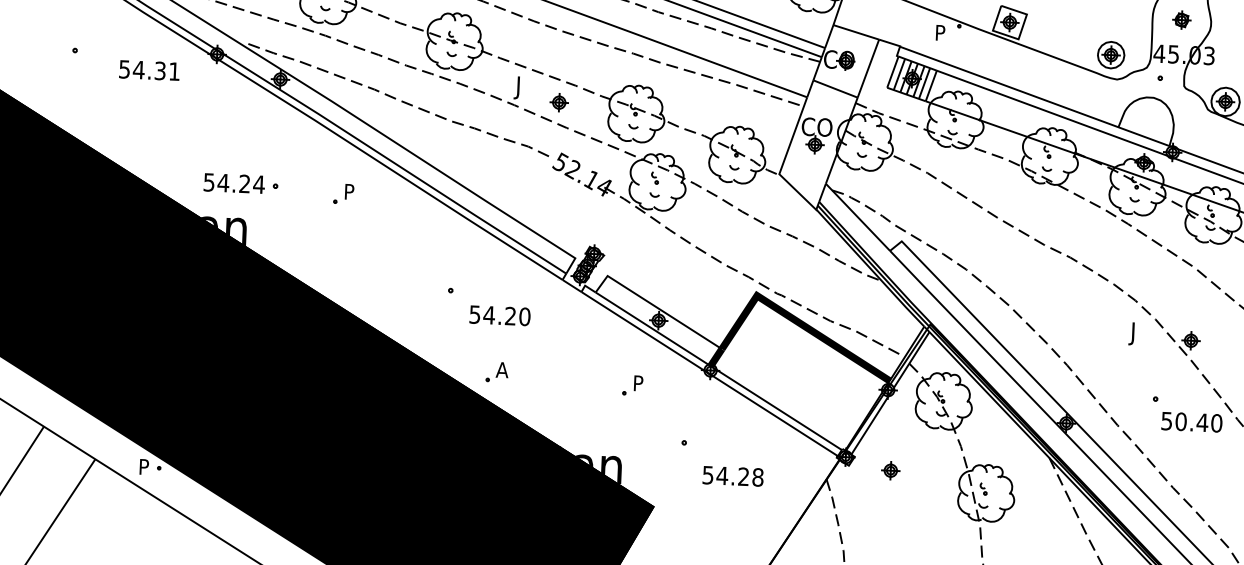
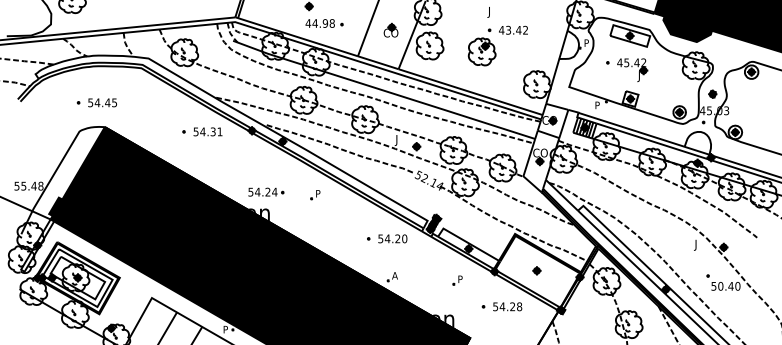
text: (148, 69) -> (207, 131), moved
text: (499, 314) -> (392, 238), moved
part: (889, 469) -> (536, 270), moved
text: (732, 475) -> (507, 306), moved

